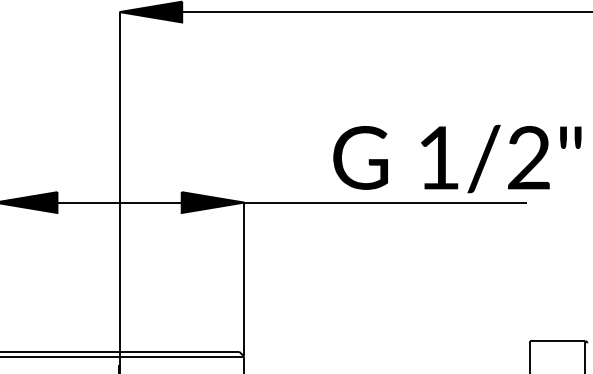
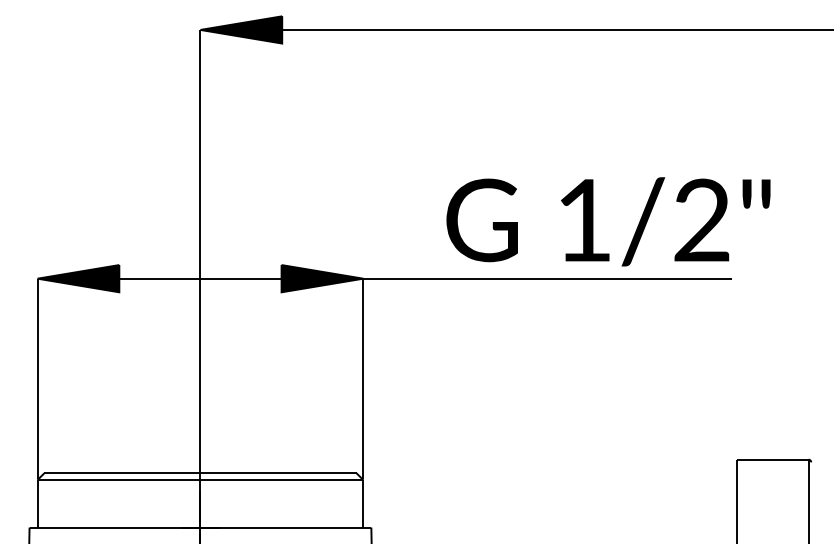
text: (457, 158) -> (608, 221), moved

